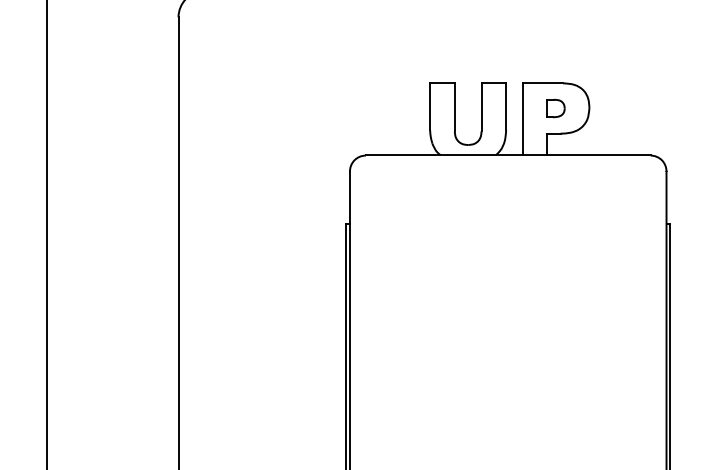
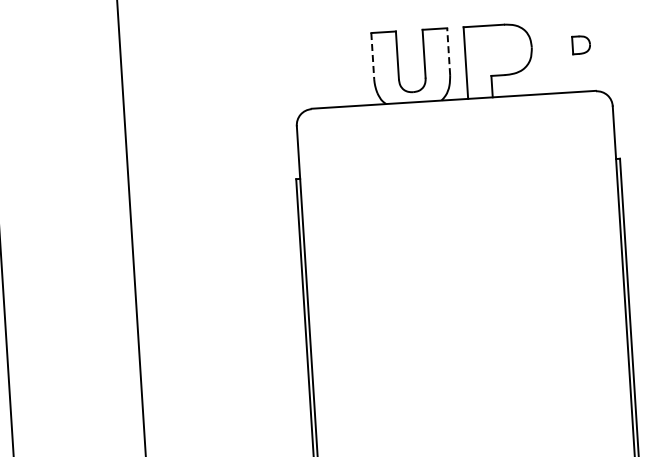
line: (506, 106) -> (448, 51), solid -> dashed
line: (430, 107) -> (373, 57), solid -> dashed
part: (555, 108) -> (580, 45), moved

